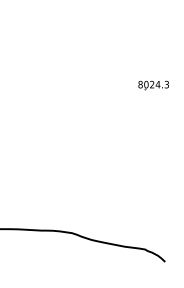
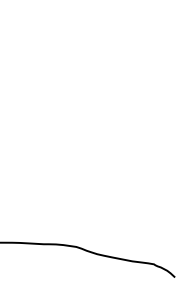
part: (153, 85) -> (162, 90), removed

